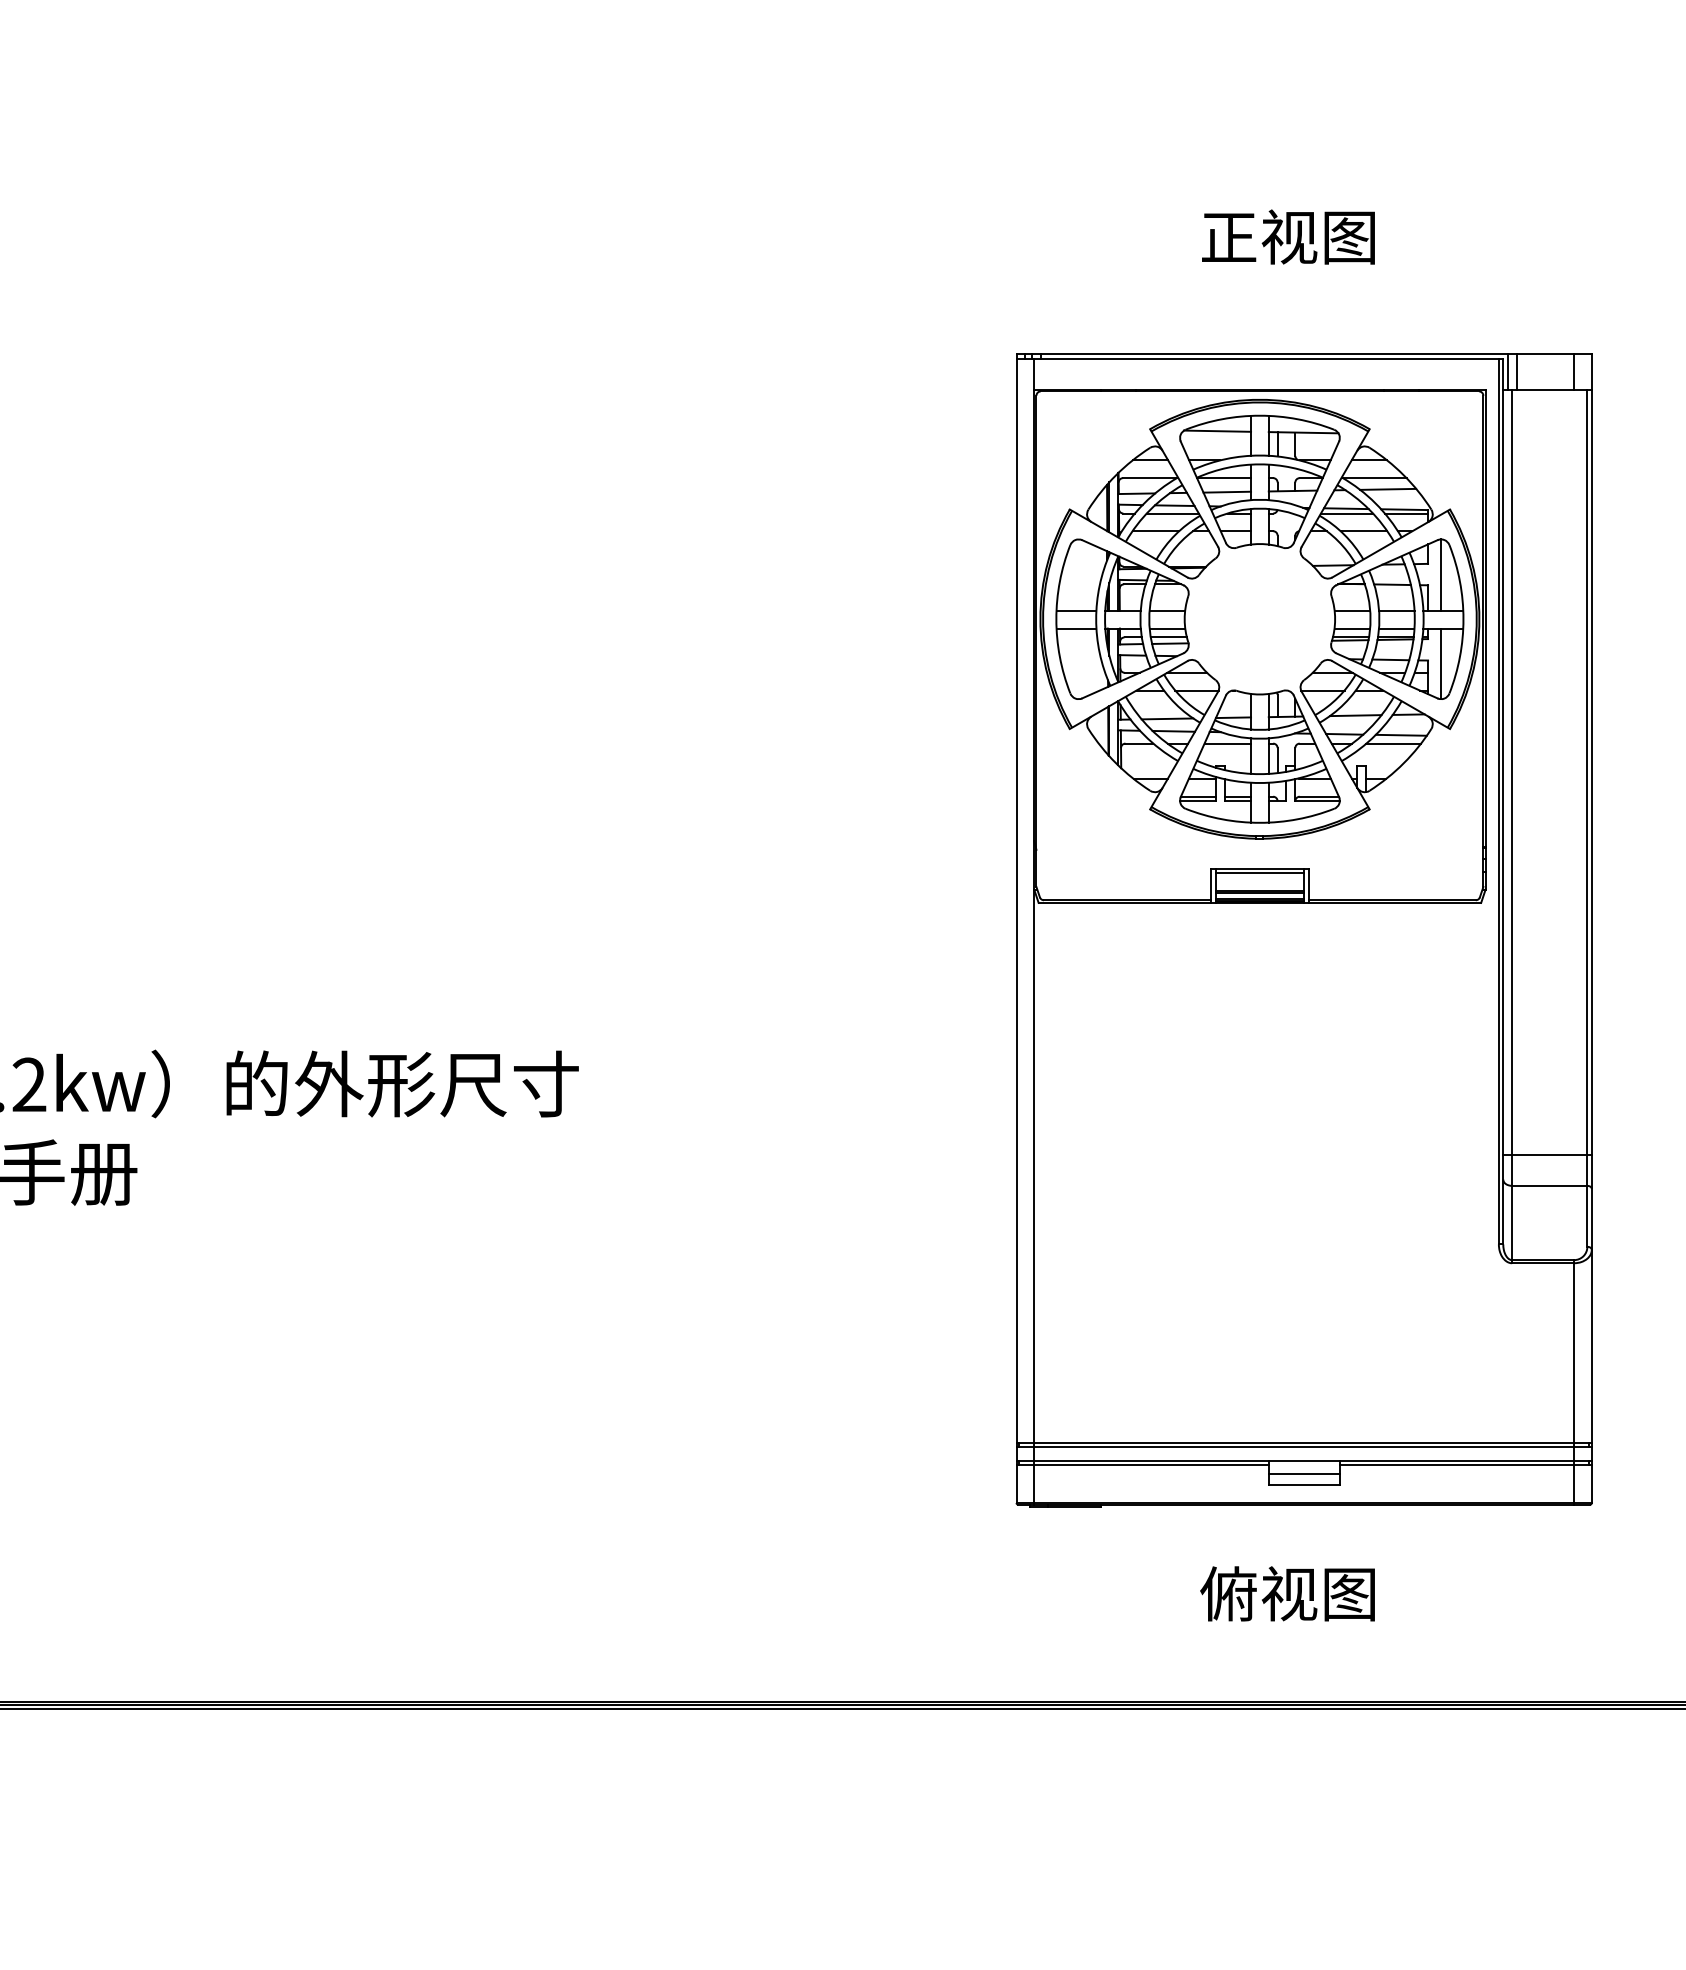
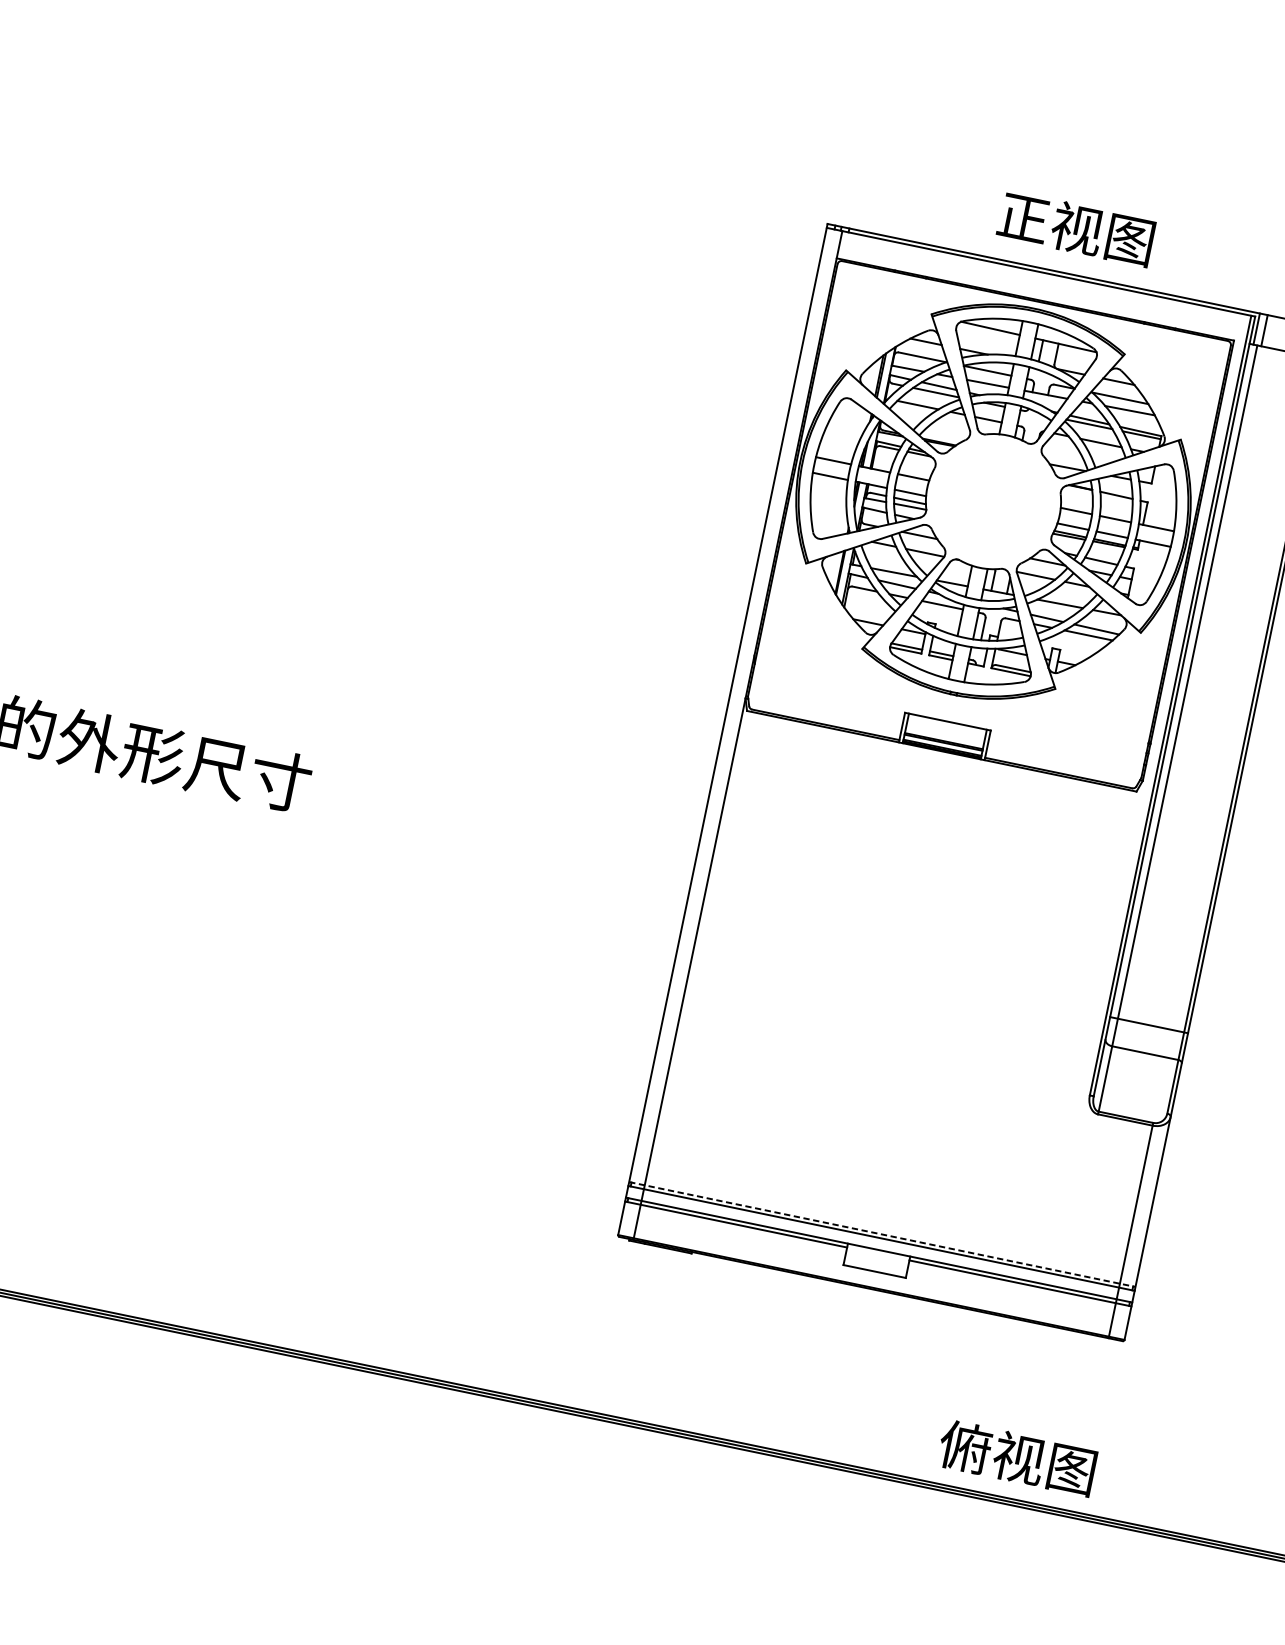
text: (1288, 236) -> (1076, 228), moved
line: (1441, 574) -> (1161, 495), removed
line: (1441, 663) -> (1145, 573), removed
line: (1259, 872) -> (946, 724), removed
line: (1304, 1442) -> (882, 1234), solid -> dashed
line: (1303, 1473) -> (876, 1261), removed
text: (1287, 1593) -> (1017, 1457), moved

